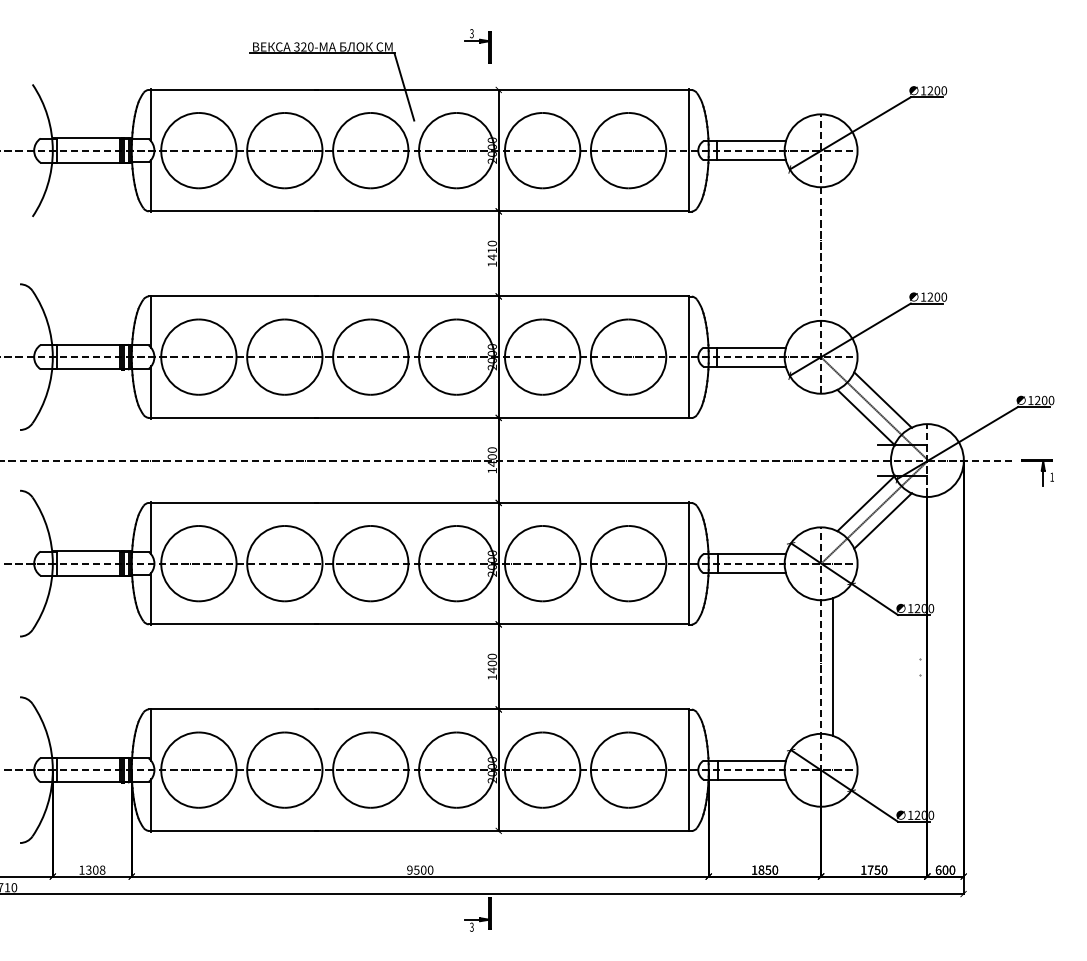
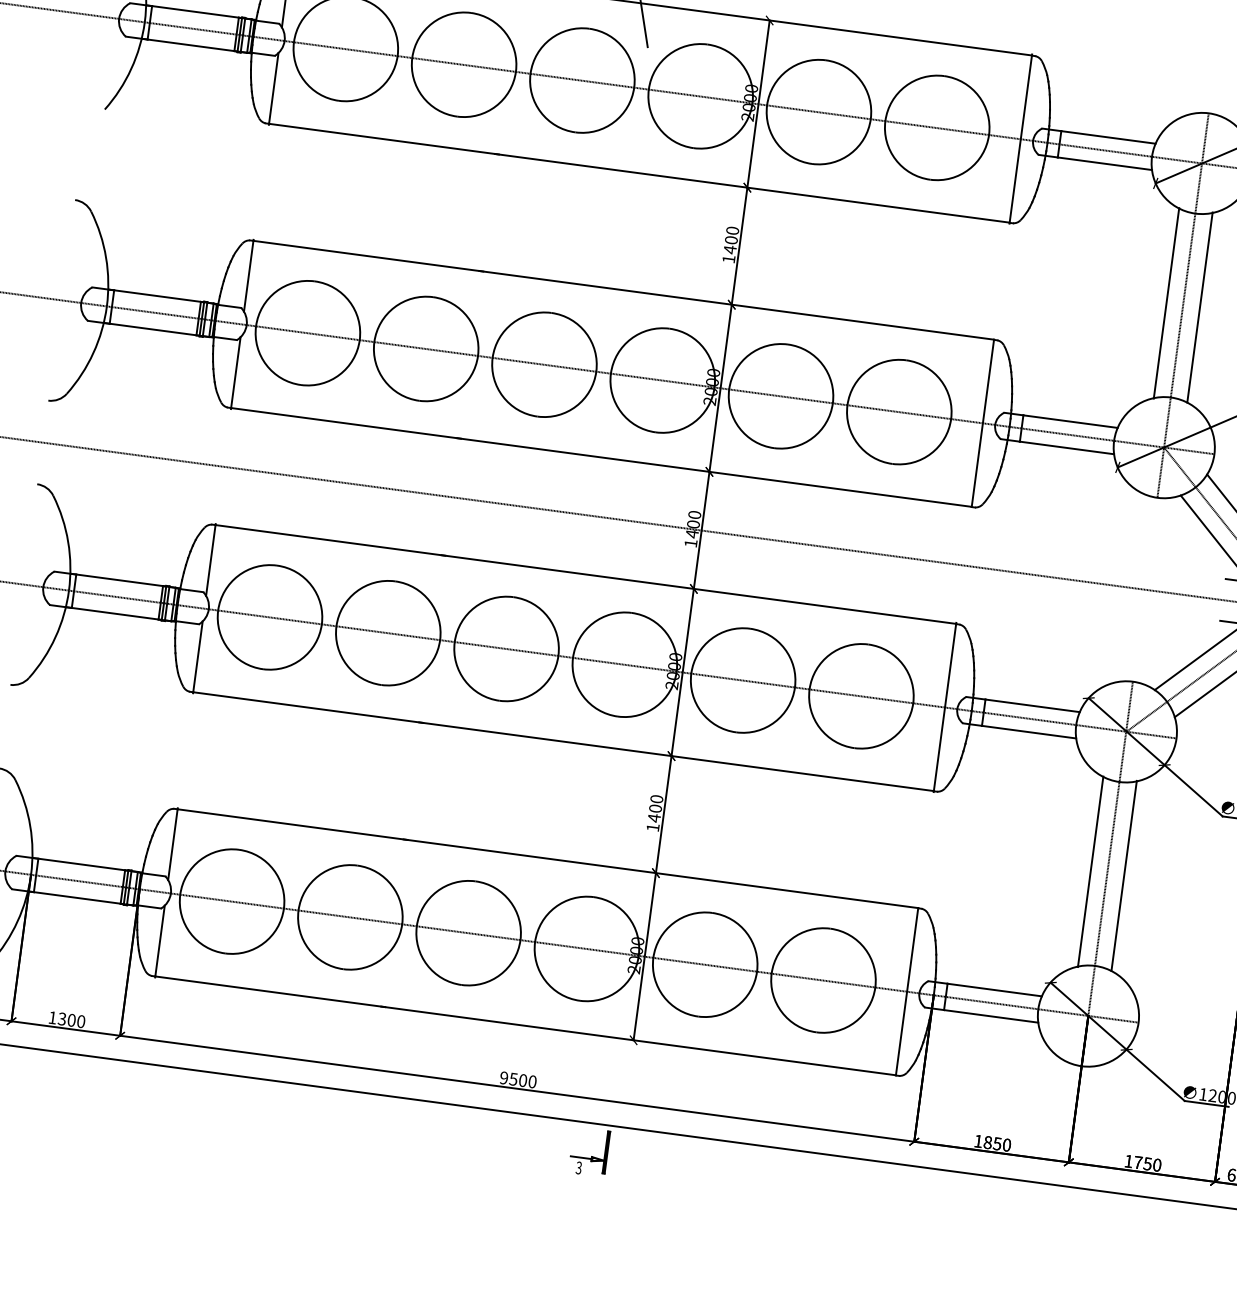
text: (491, 250) -> (730, 240), 1410 -> 1400
line: (808, 253) -> (1165, 302), added
line: (833, 253) -> (1200, 307), added
line: (808, 666) -> (1090, 870), added
text: (102, 870) -> (80, 1022), 1308 -> 1300

